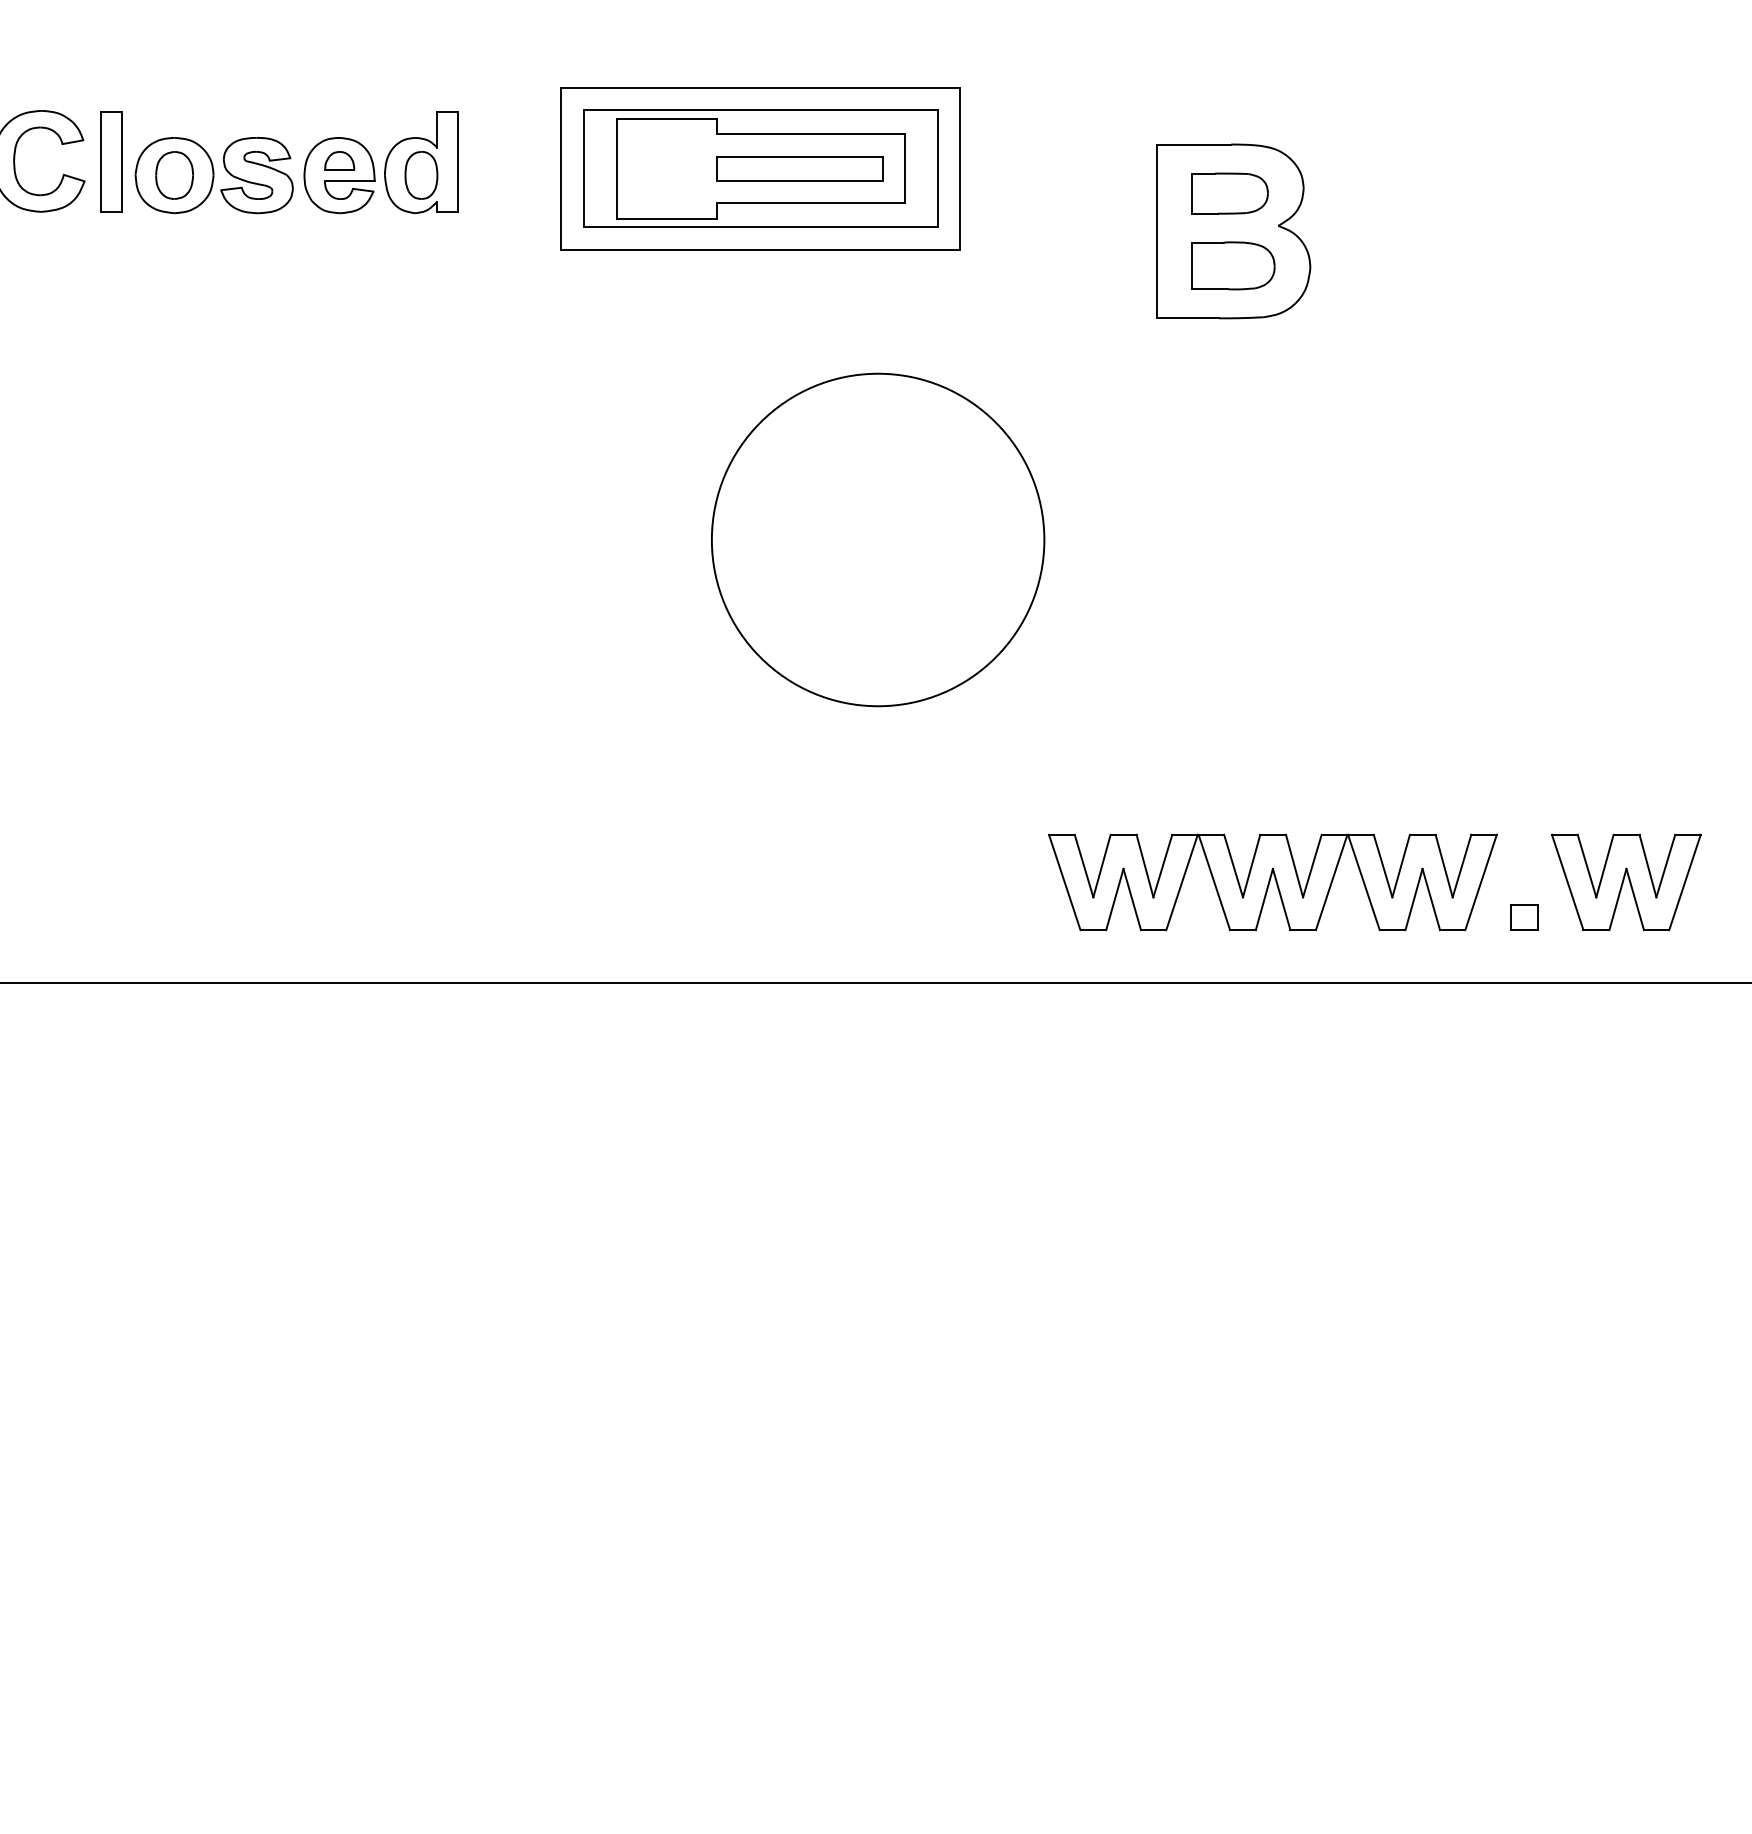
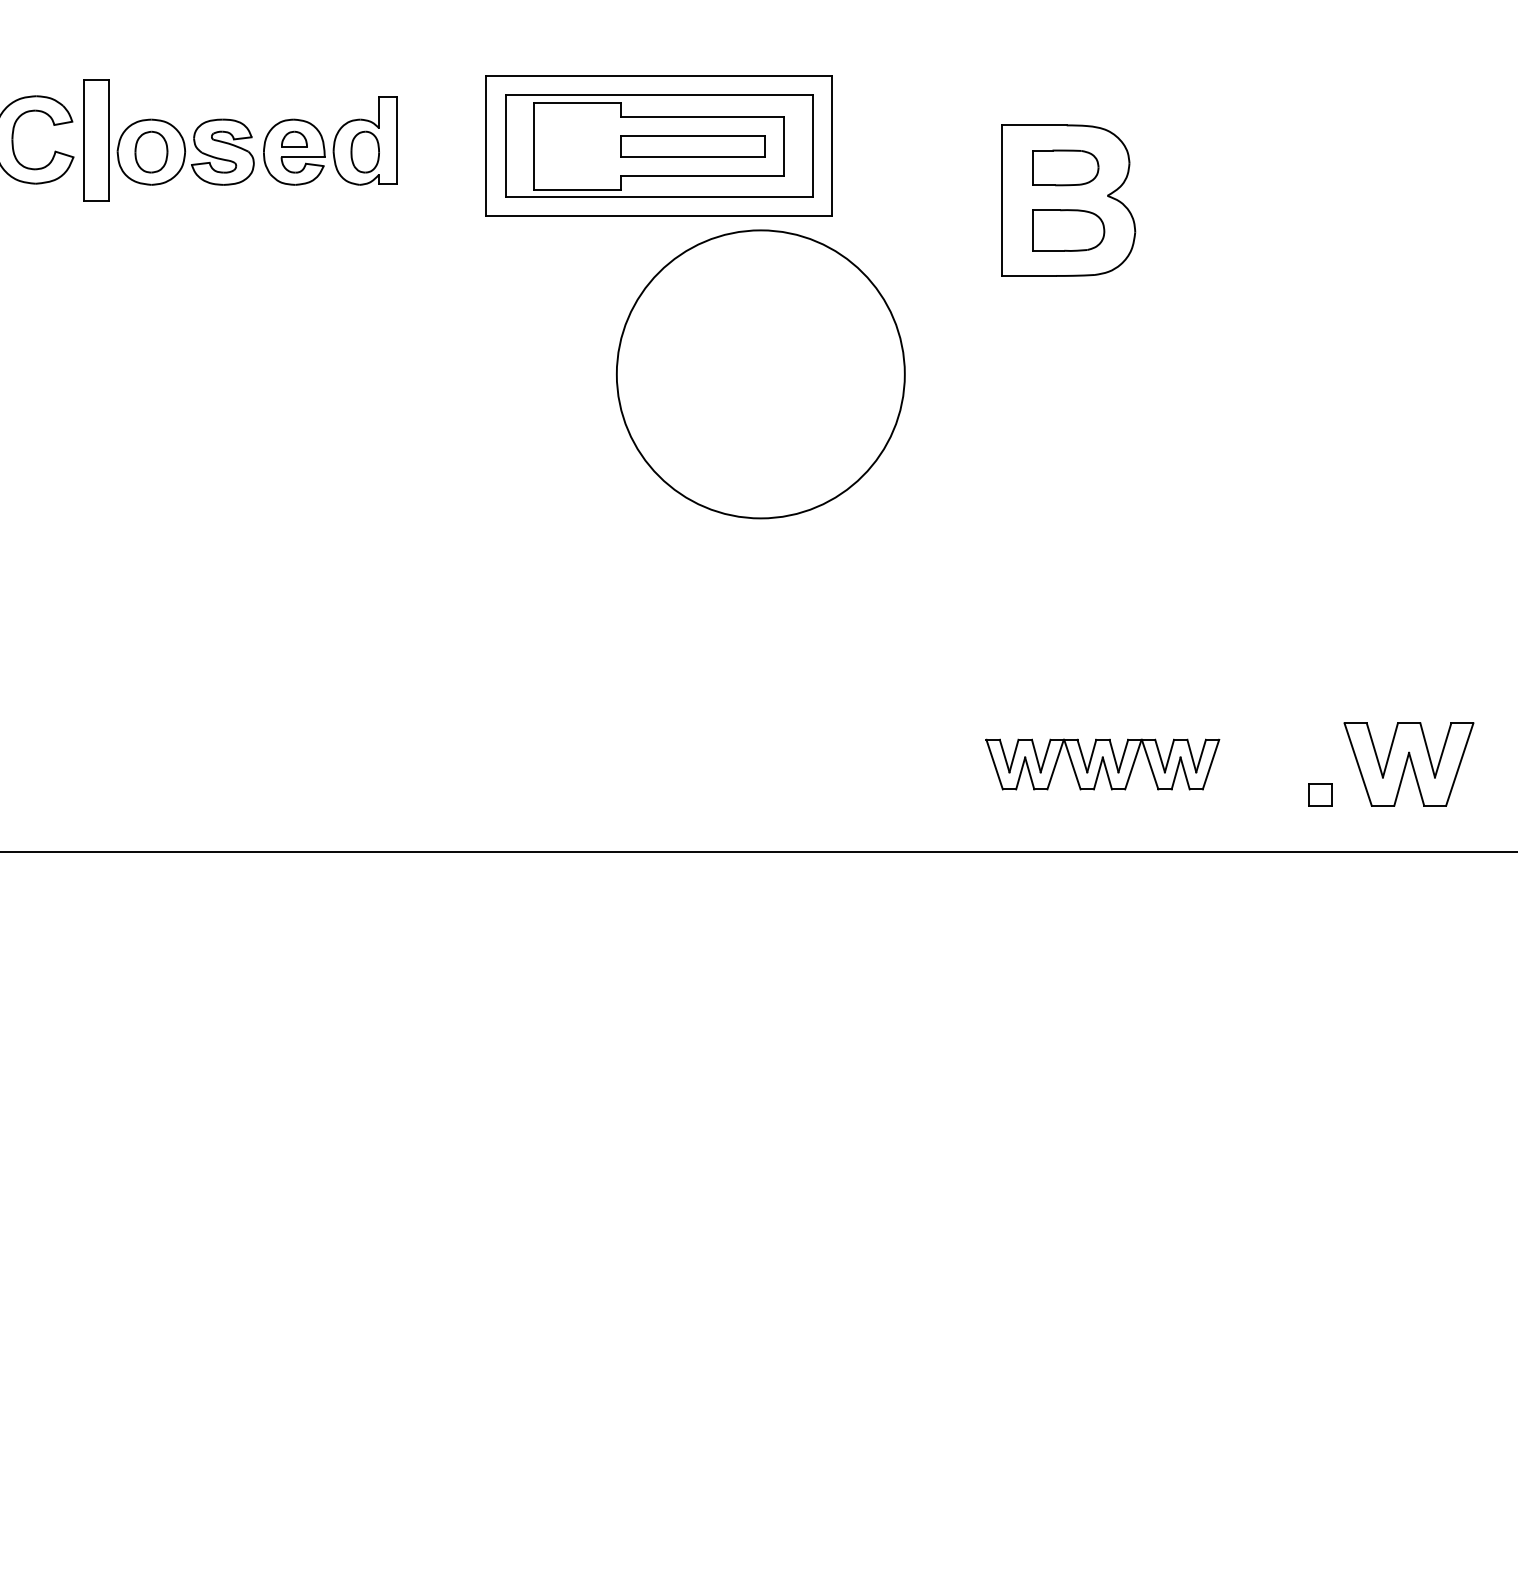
part: (111, 161) -> (96, 140), size x1.4
circle: (878, 539) -> (761, 373), moved
part: (1272, 882) -> (1102, 764), size x0.6

